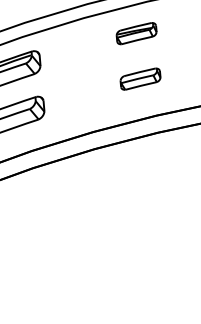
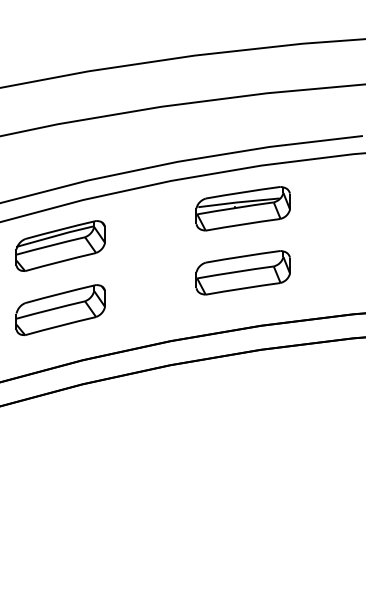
part: (136, 33) -> (242, 208), size x1.67
part: (140, 78) -> (242, 272), size x1.67

